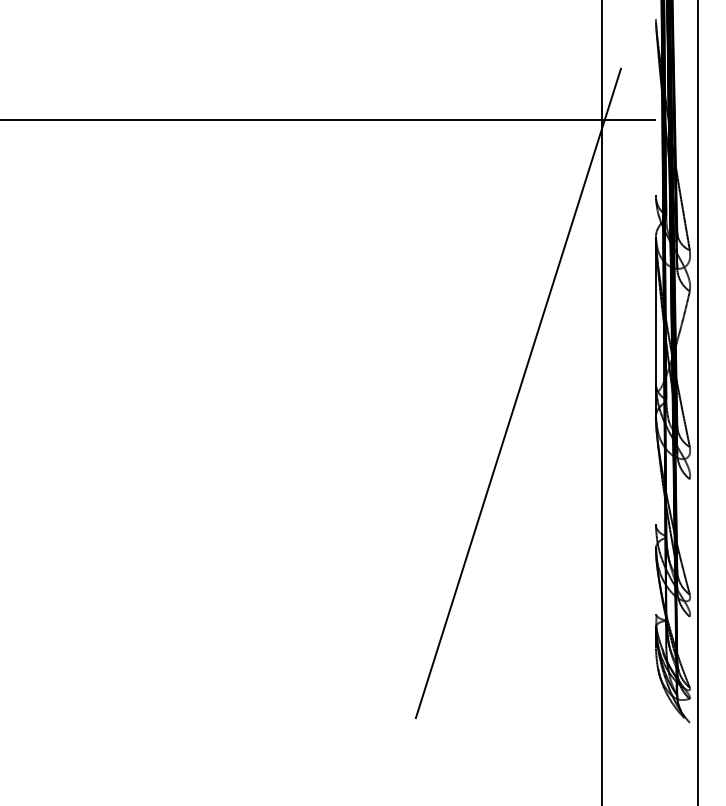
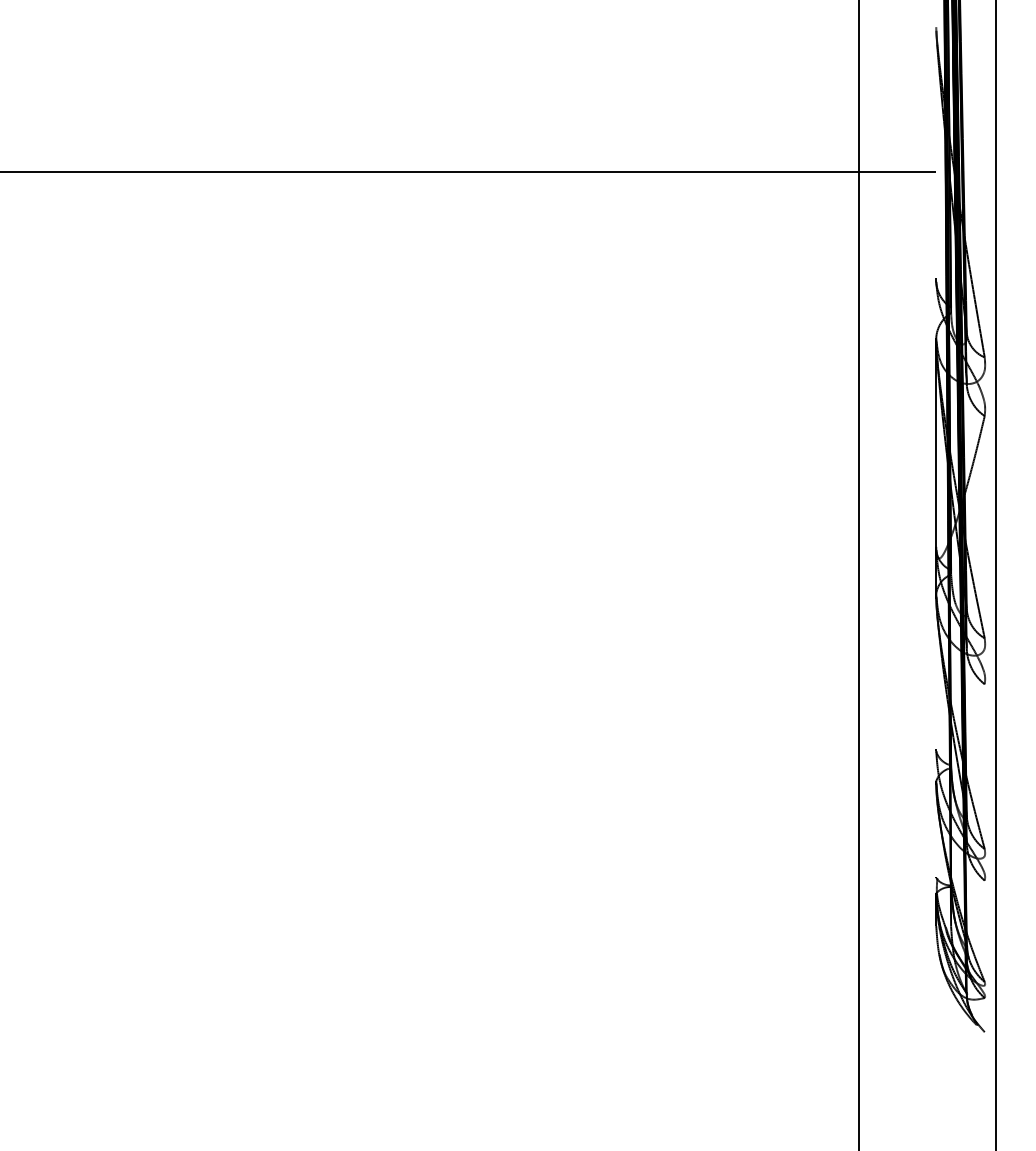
line: (518, 393) -> (739, 561), removed

